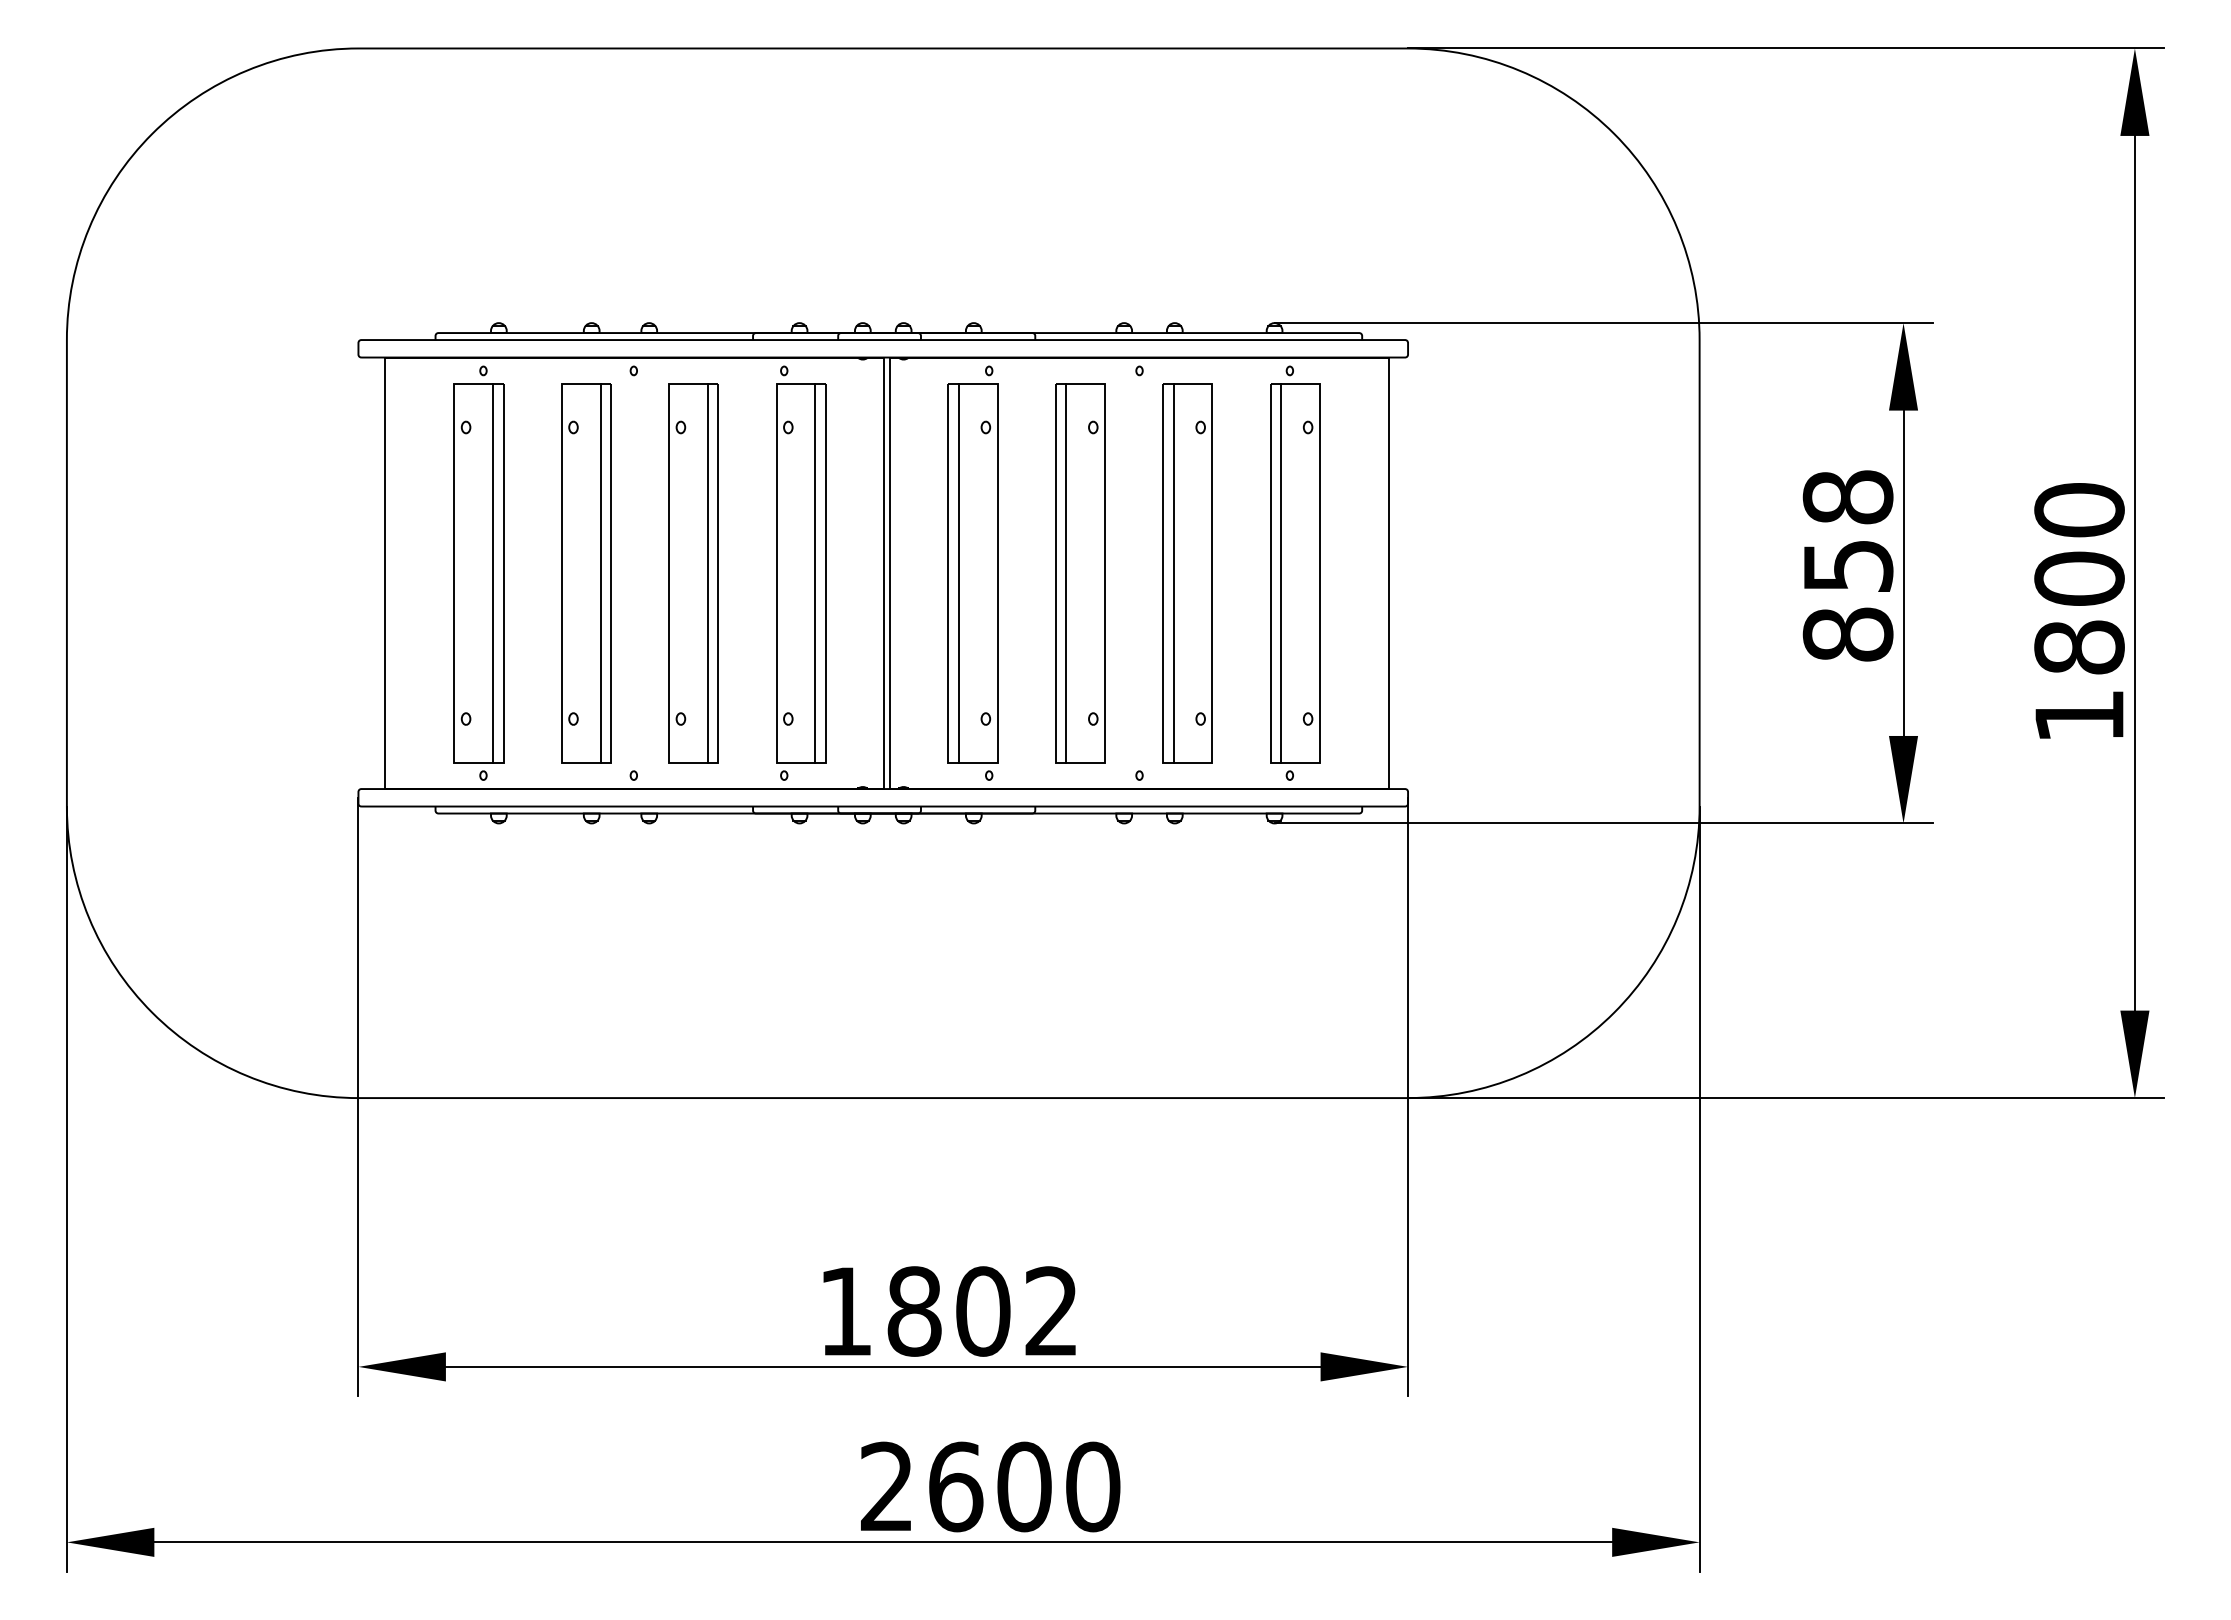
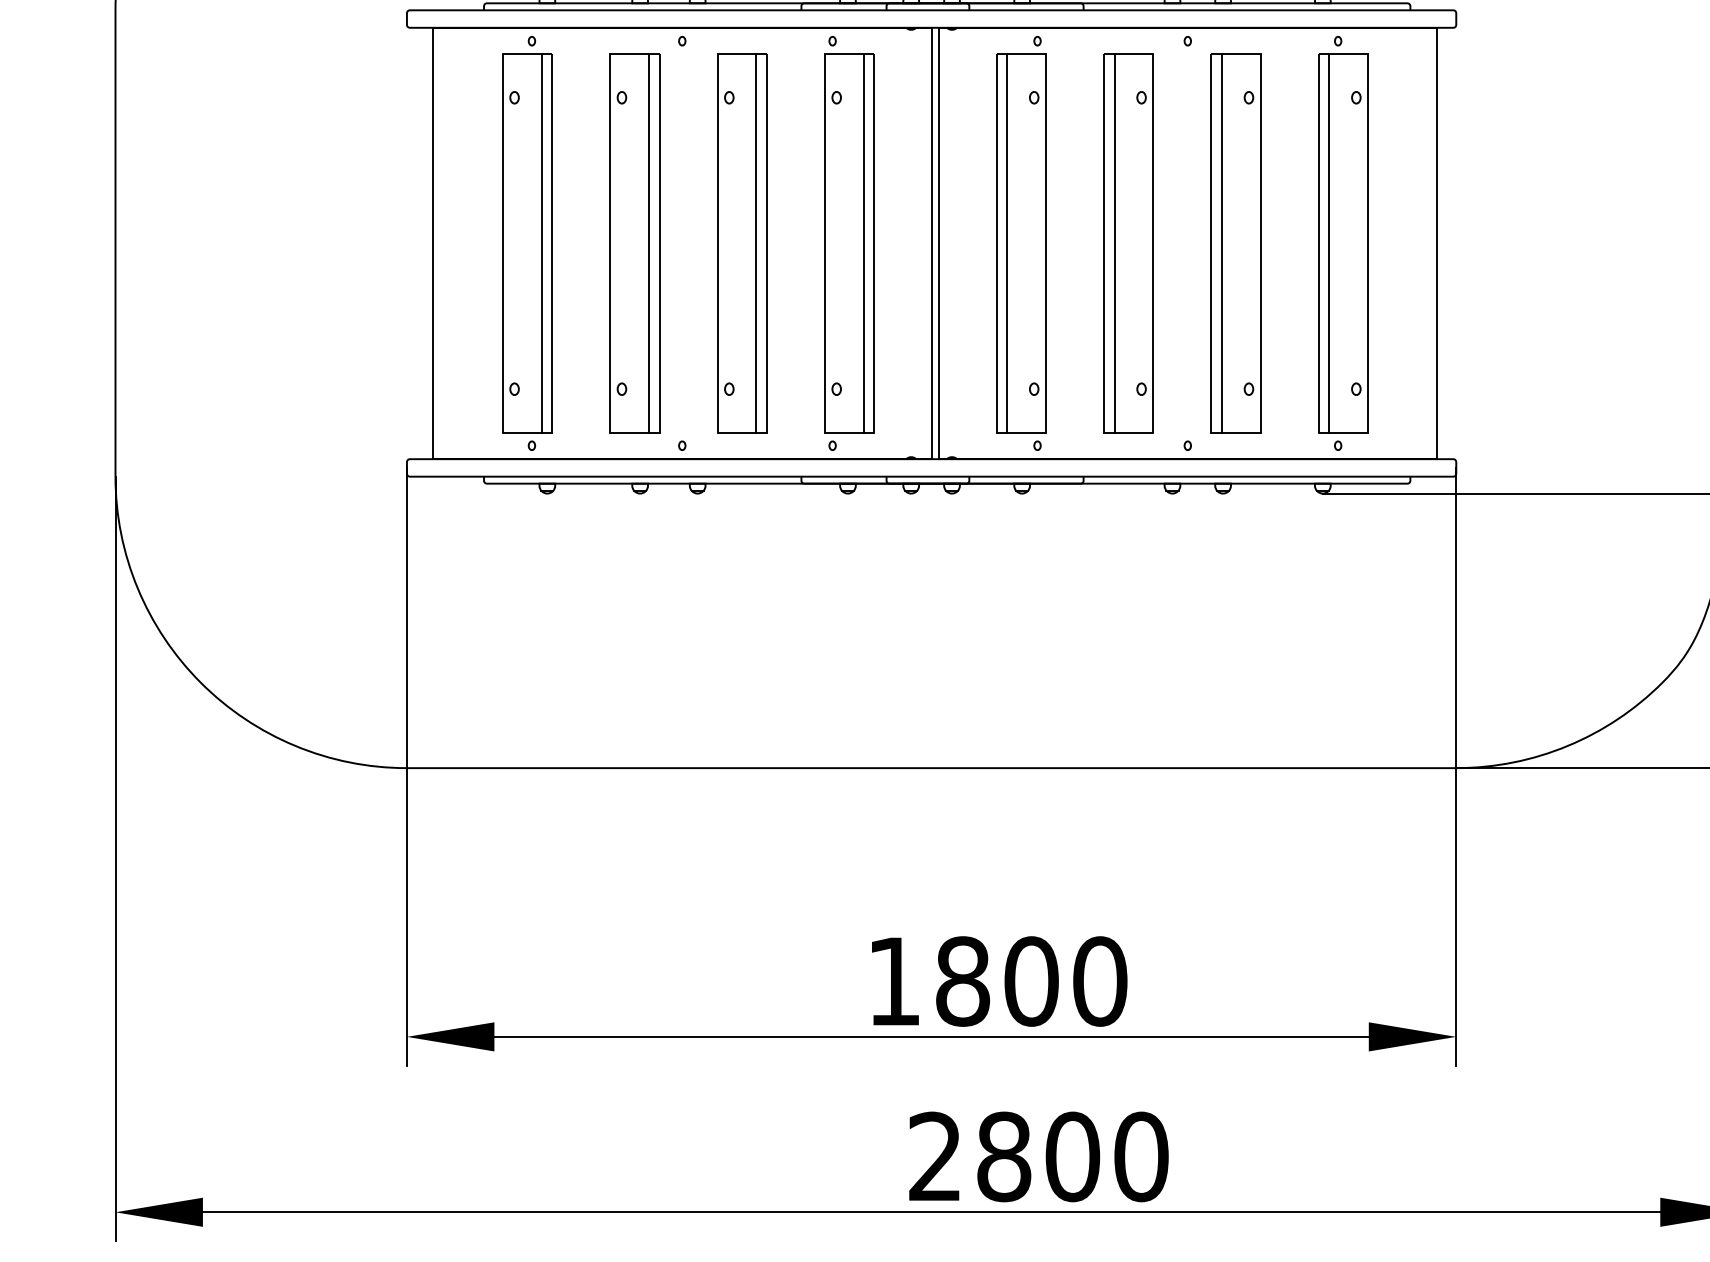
text: (1052, 1311) -> (1100, 981), 1802 -> 1800
text: (956, 1486) -> (1004, 1156), 2600 -> 2800

